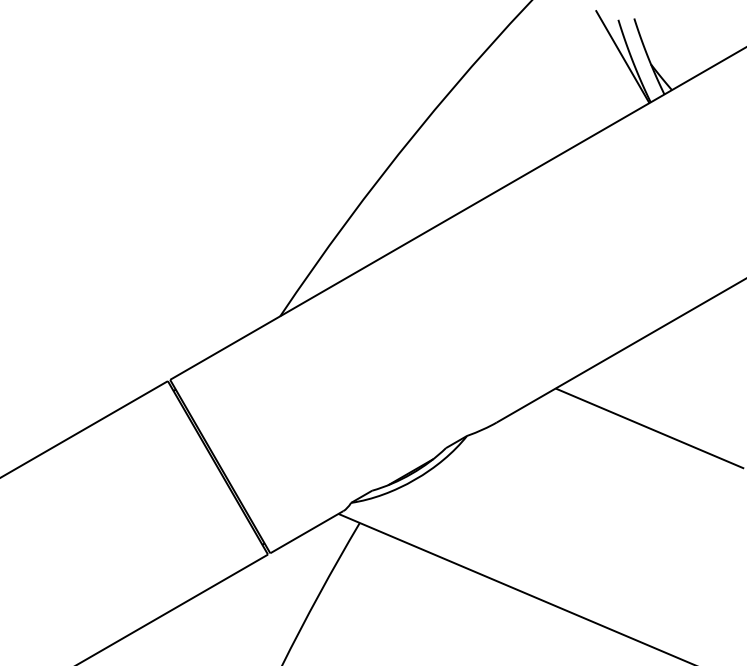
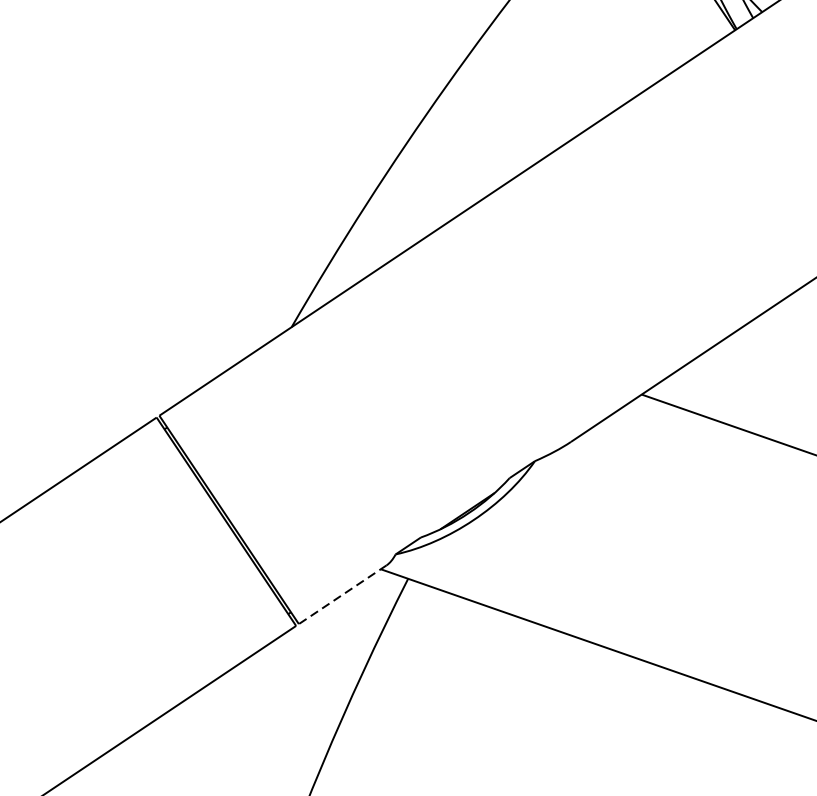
line: (306, 532) -> (342, 595), solid -> dashed

